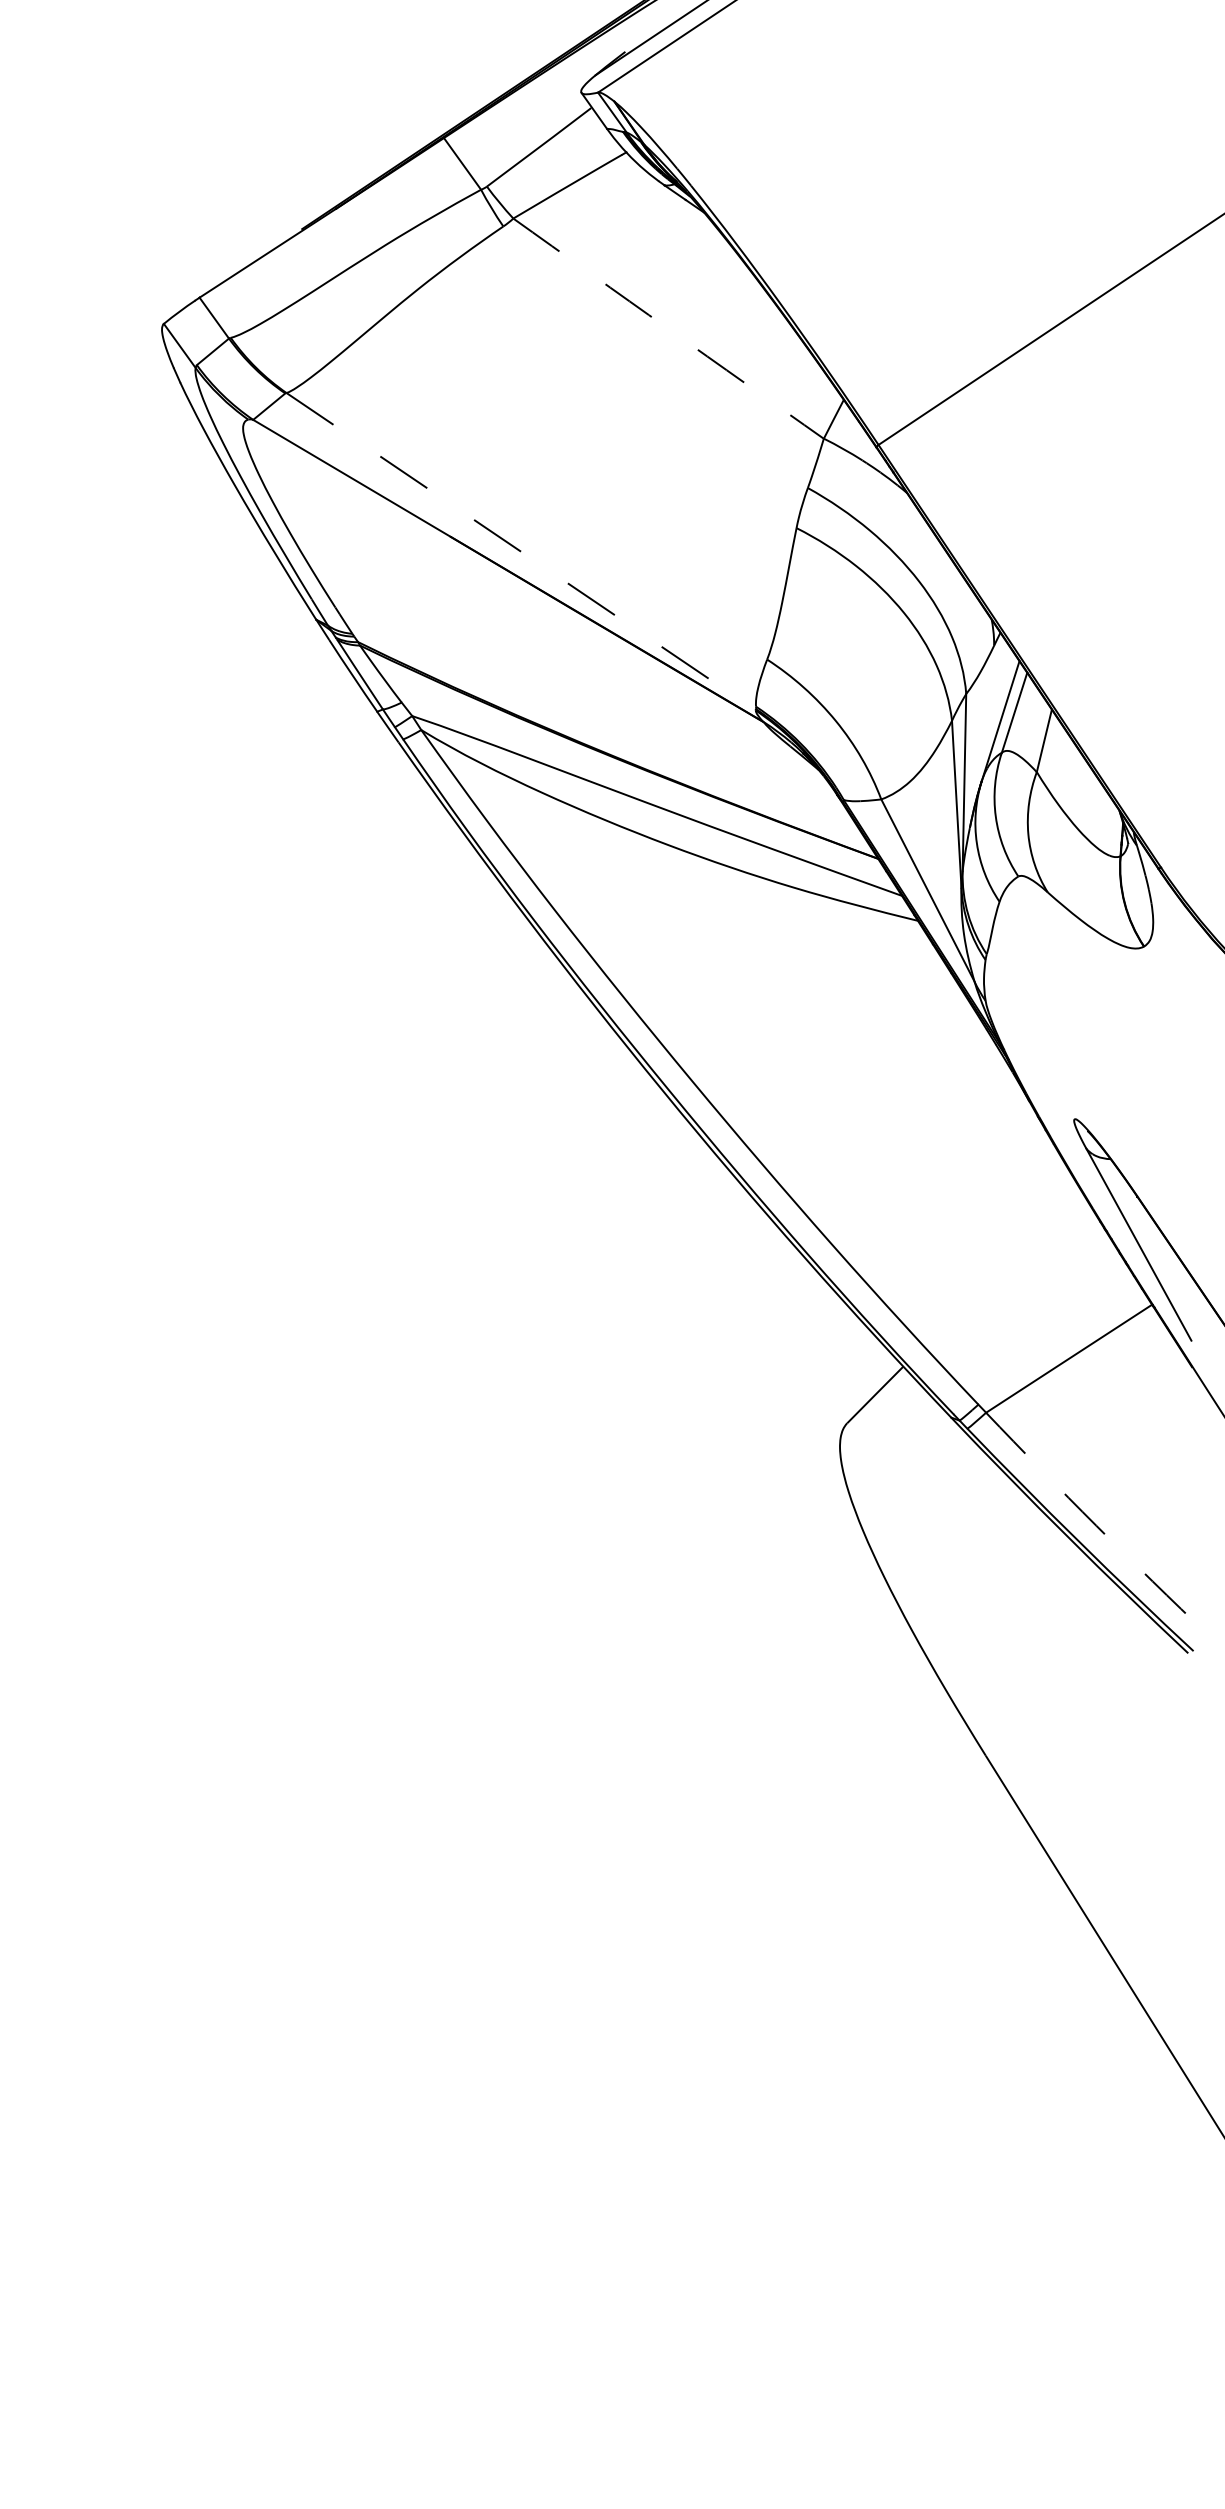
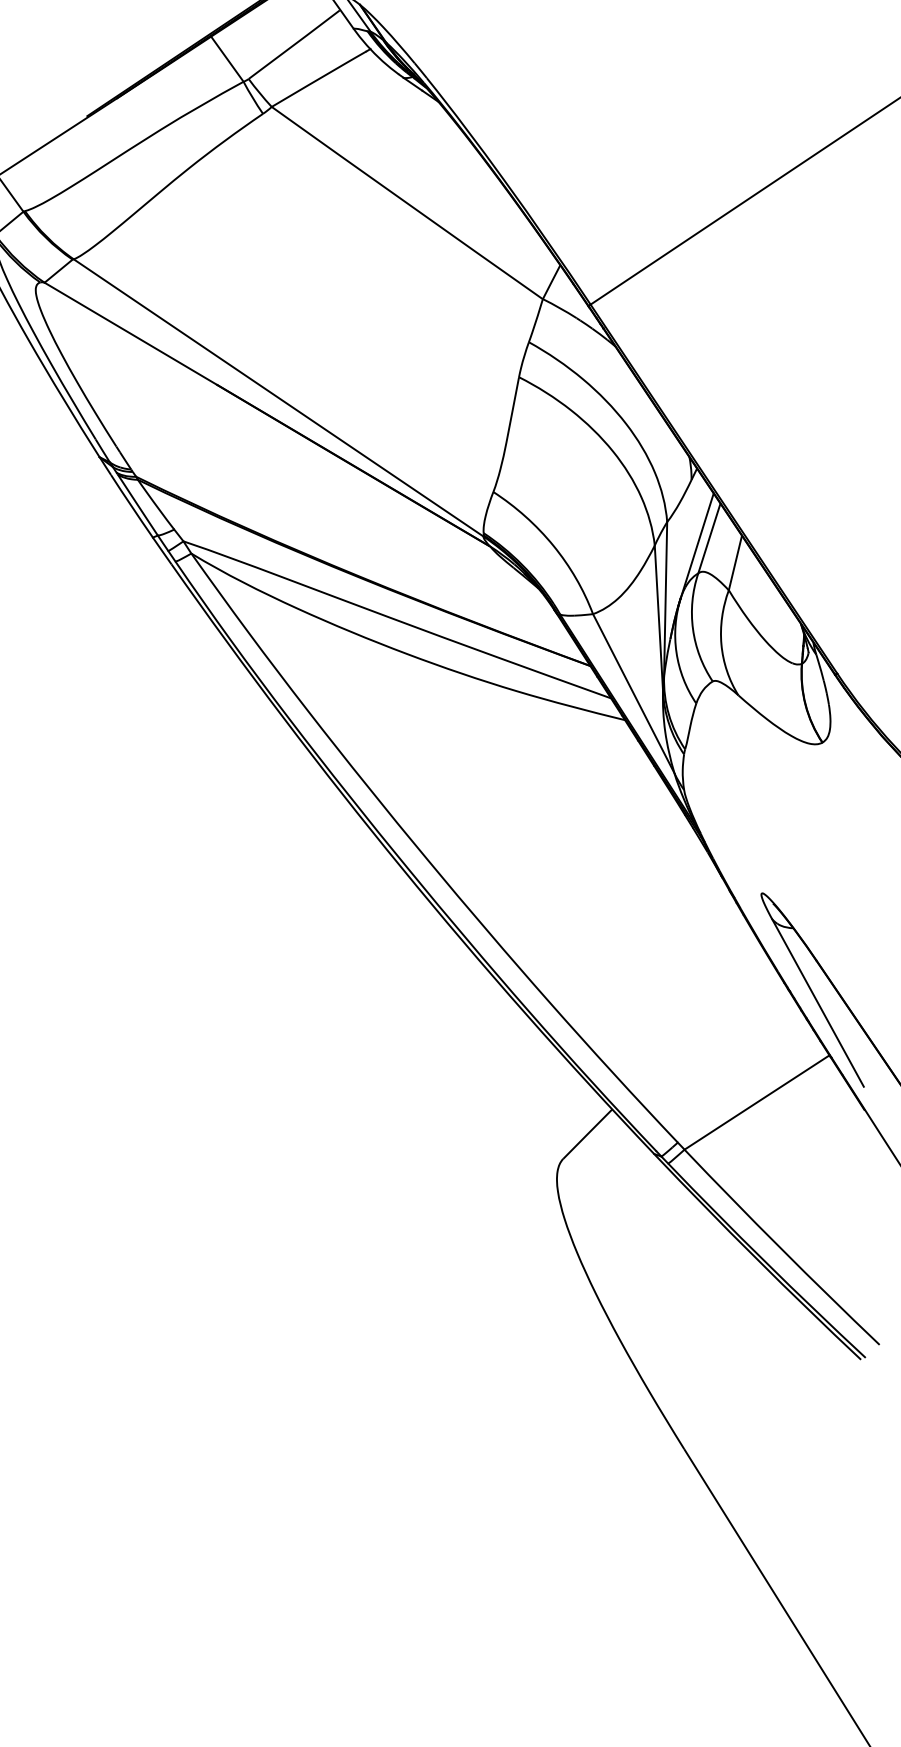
arc: (668, 328) -> (407, 202), dashed -> solid
line: (521, 552) -> (278, 398), dashed -> solid
arc: (1096, 1525) -> (780, 1248), dashed -> solid

